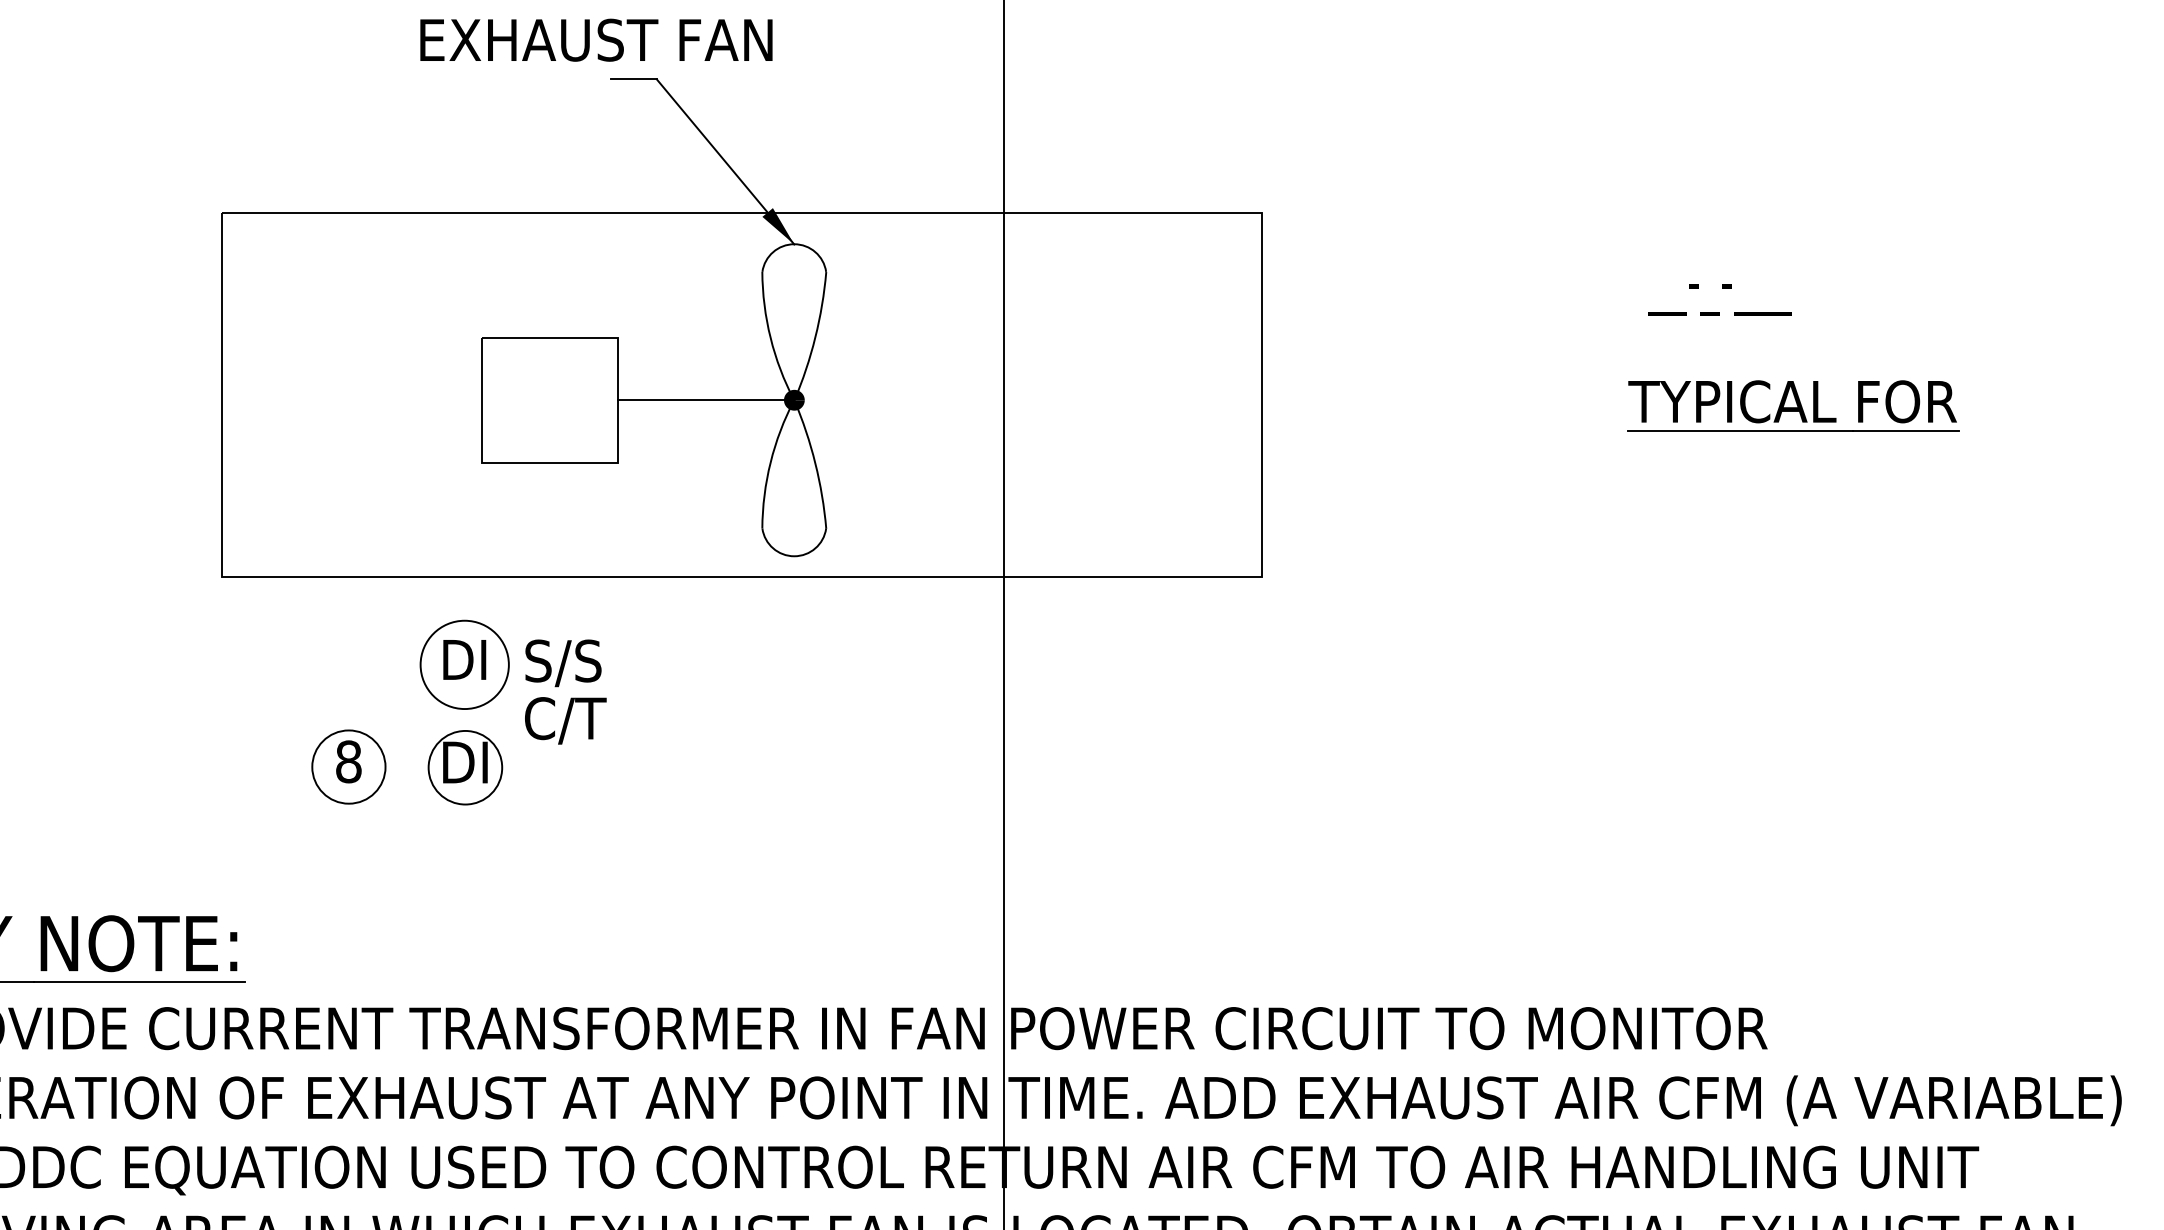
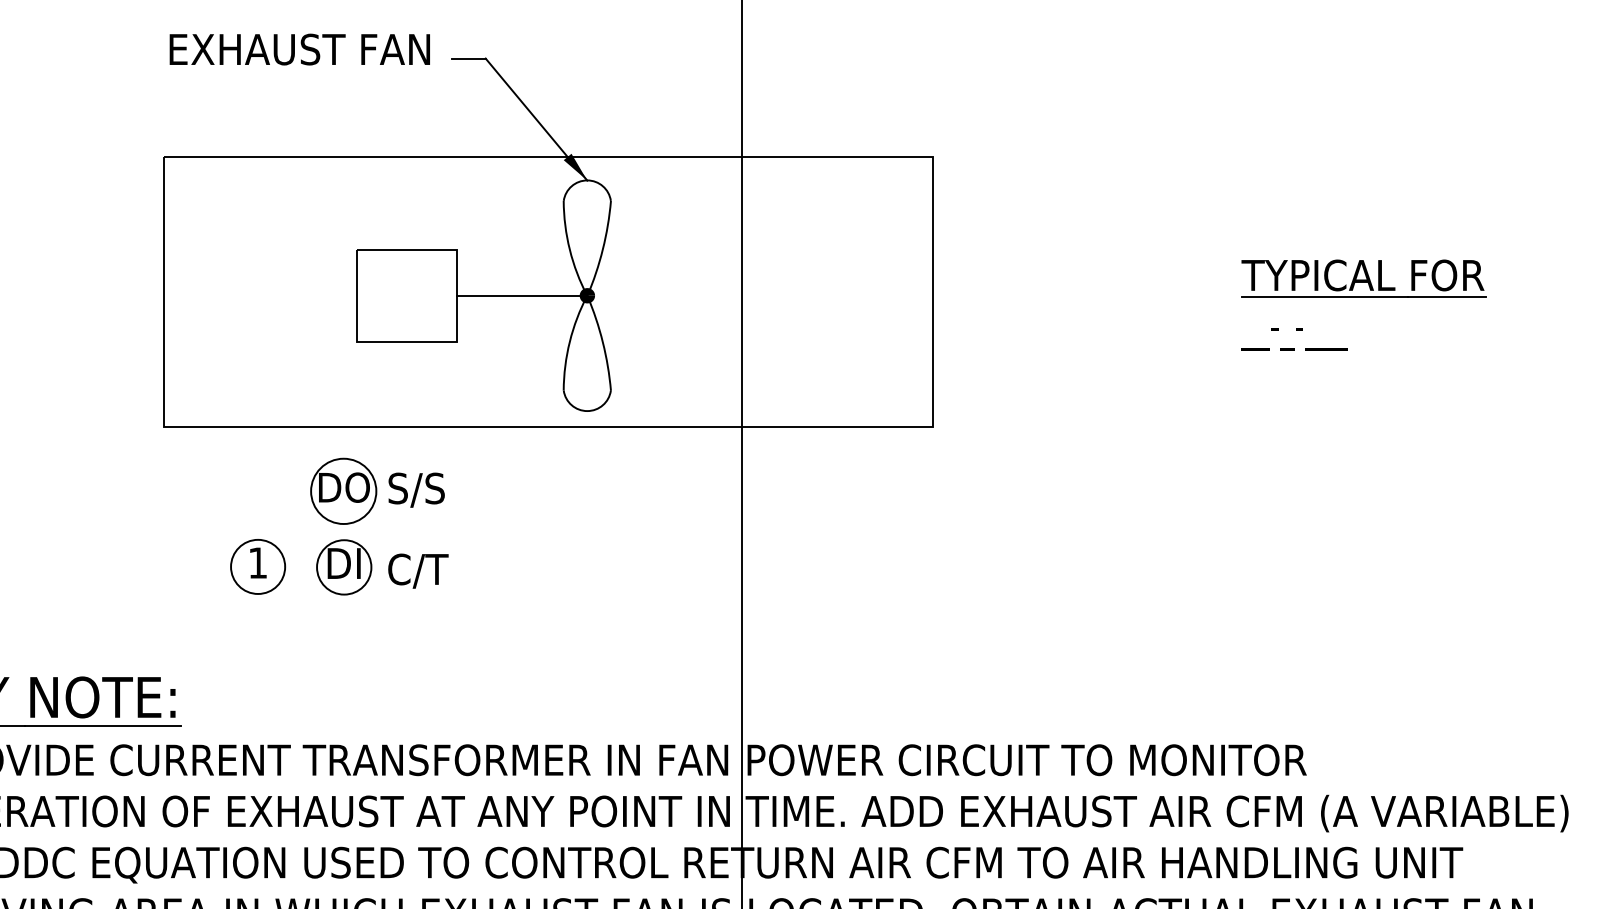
text: (596, 39) -> (299, 49), moved
text: (1719, 299) -> (1294, 338), moved
part: (1793, 405) -> (1363, 278), moved
text: (465, 659) -> (344, 487), DI -> DO
text: (565, 720) -> (418, 570), moved
text: (348, 761) -> (257, 562), 8 -> 1

